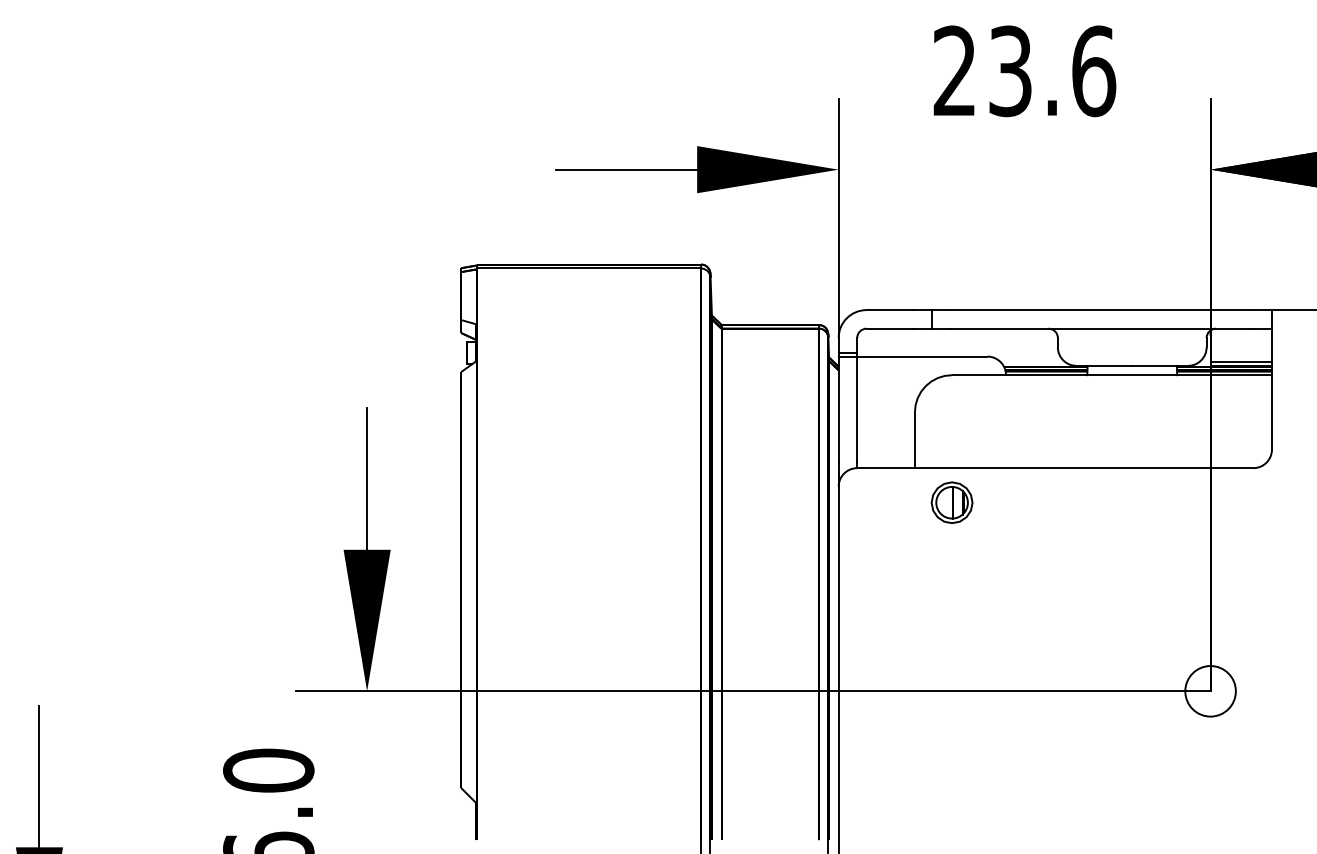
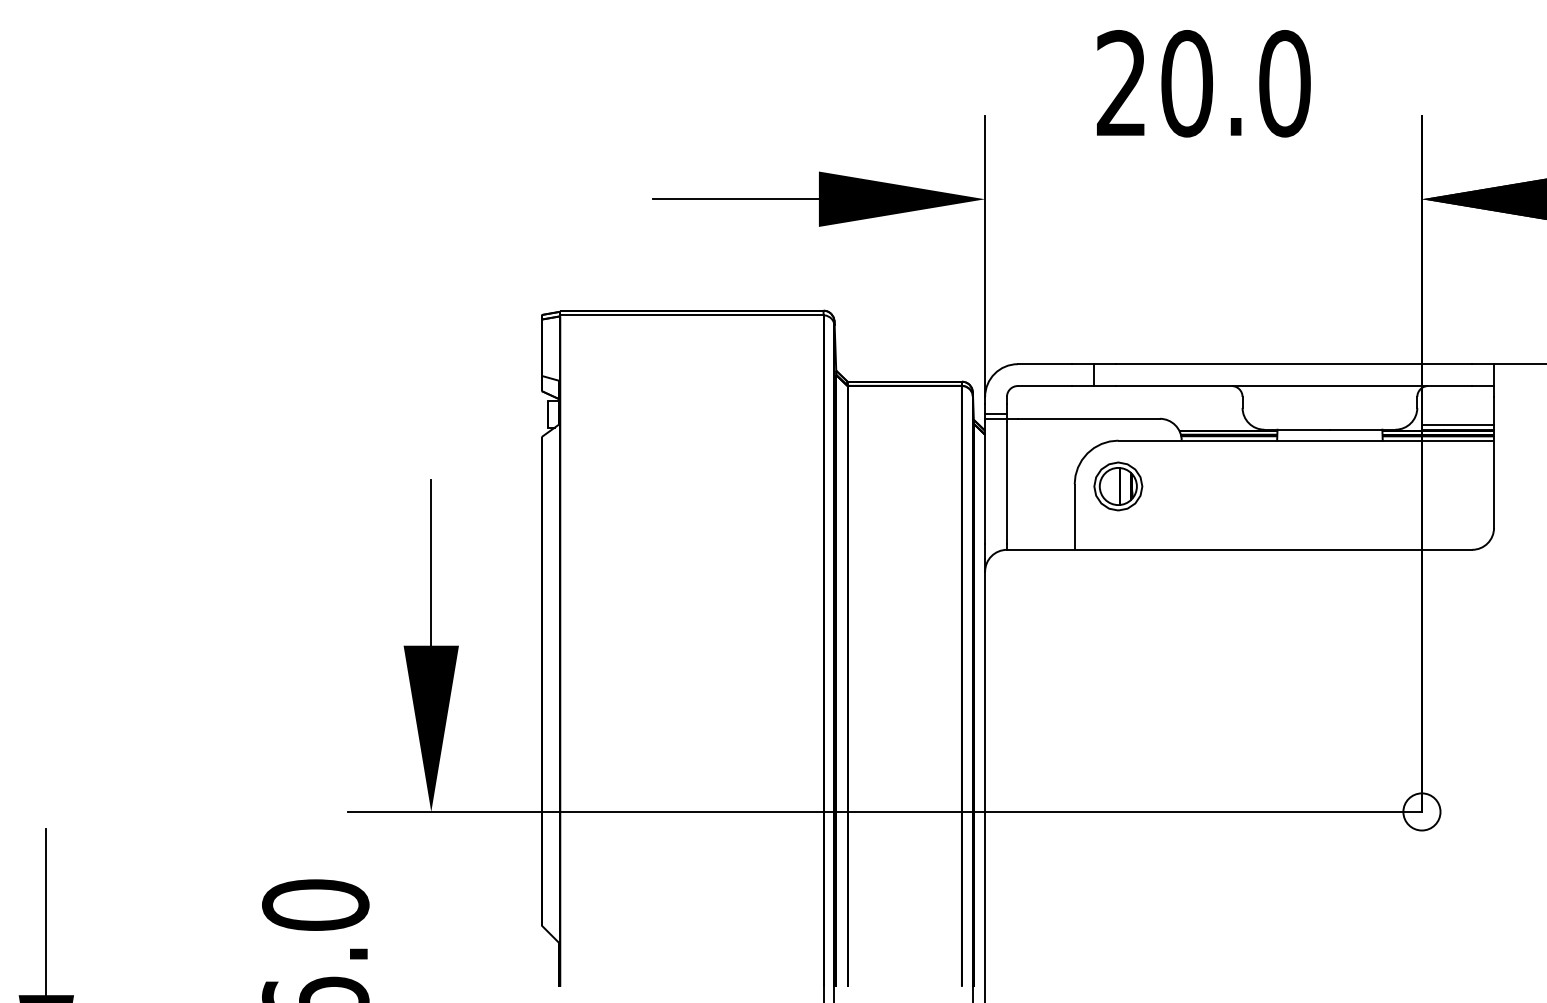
text: (1052, 71) -> (1236, 83), 23.6 -> 20.0
part: (952, 502) -> (1118, 486), moved
circle: (1210, 690) -> (1421, 811), size x0.62

